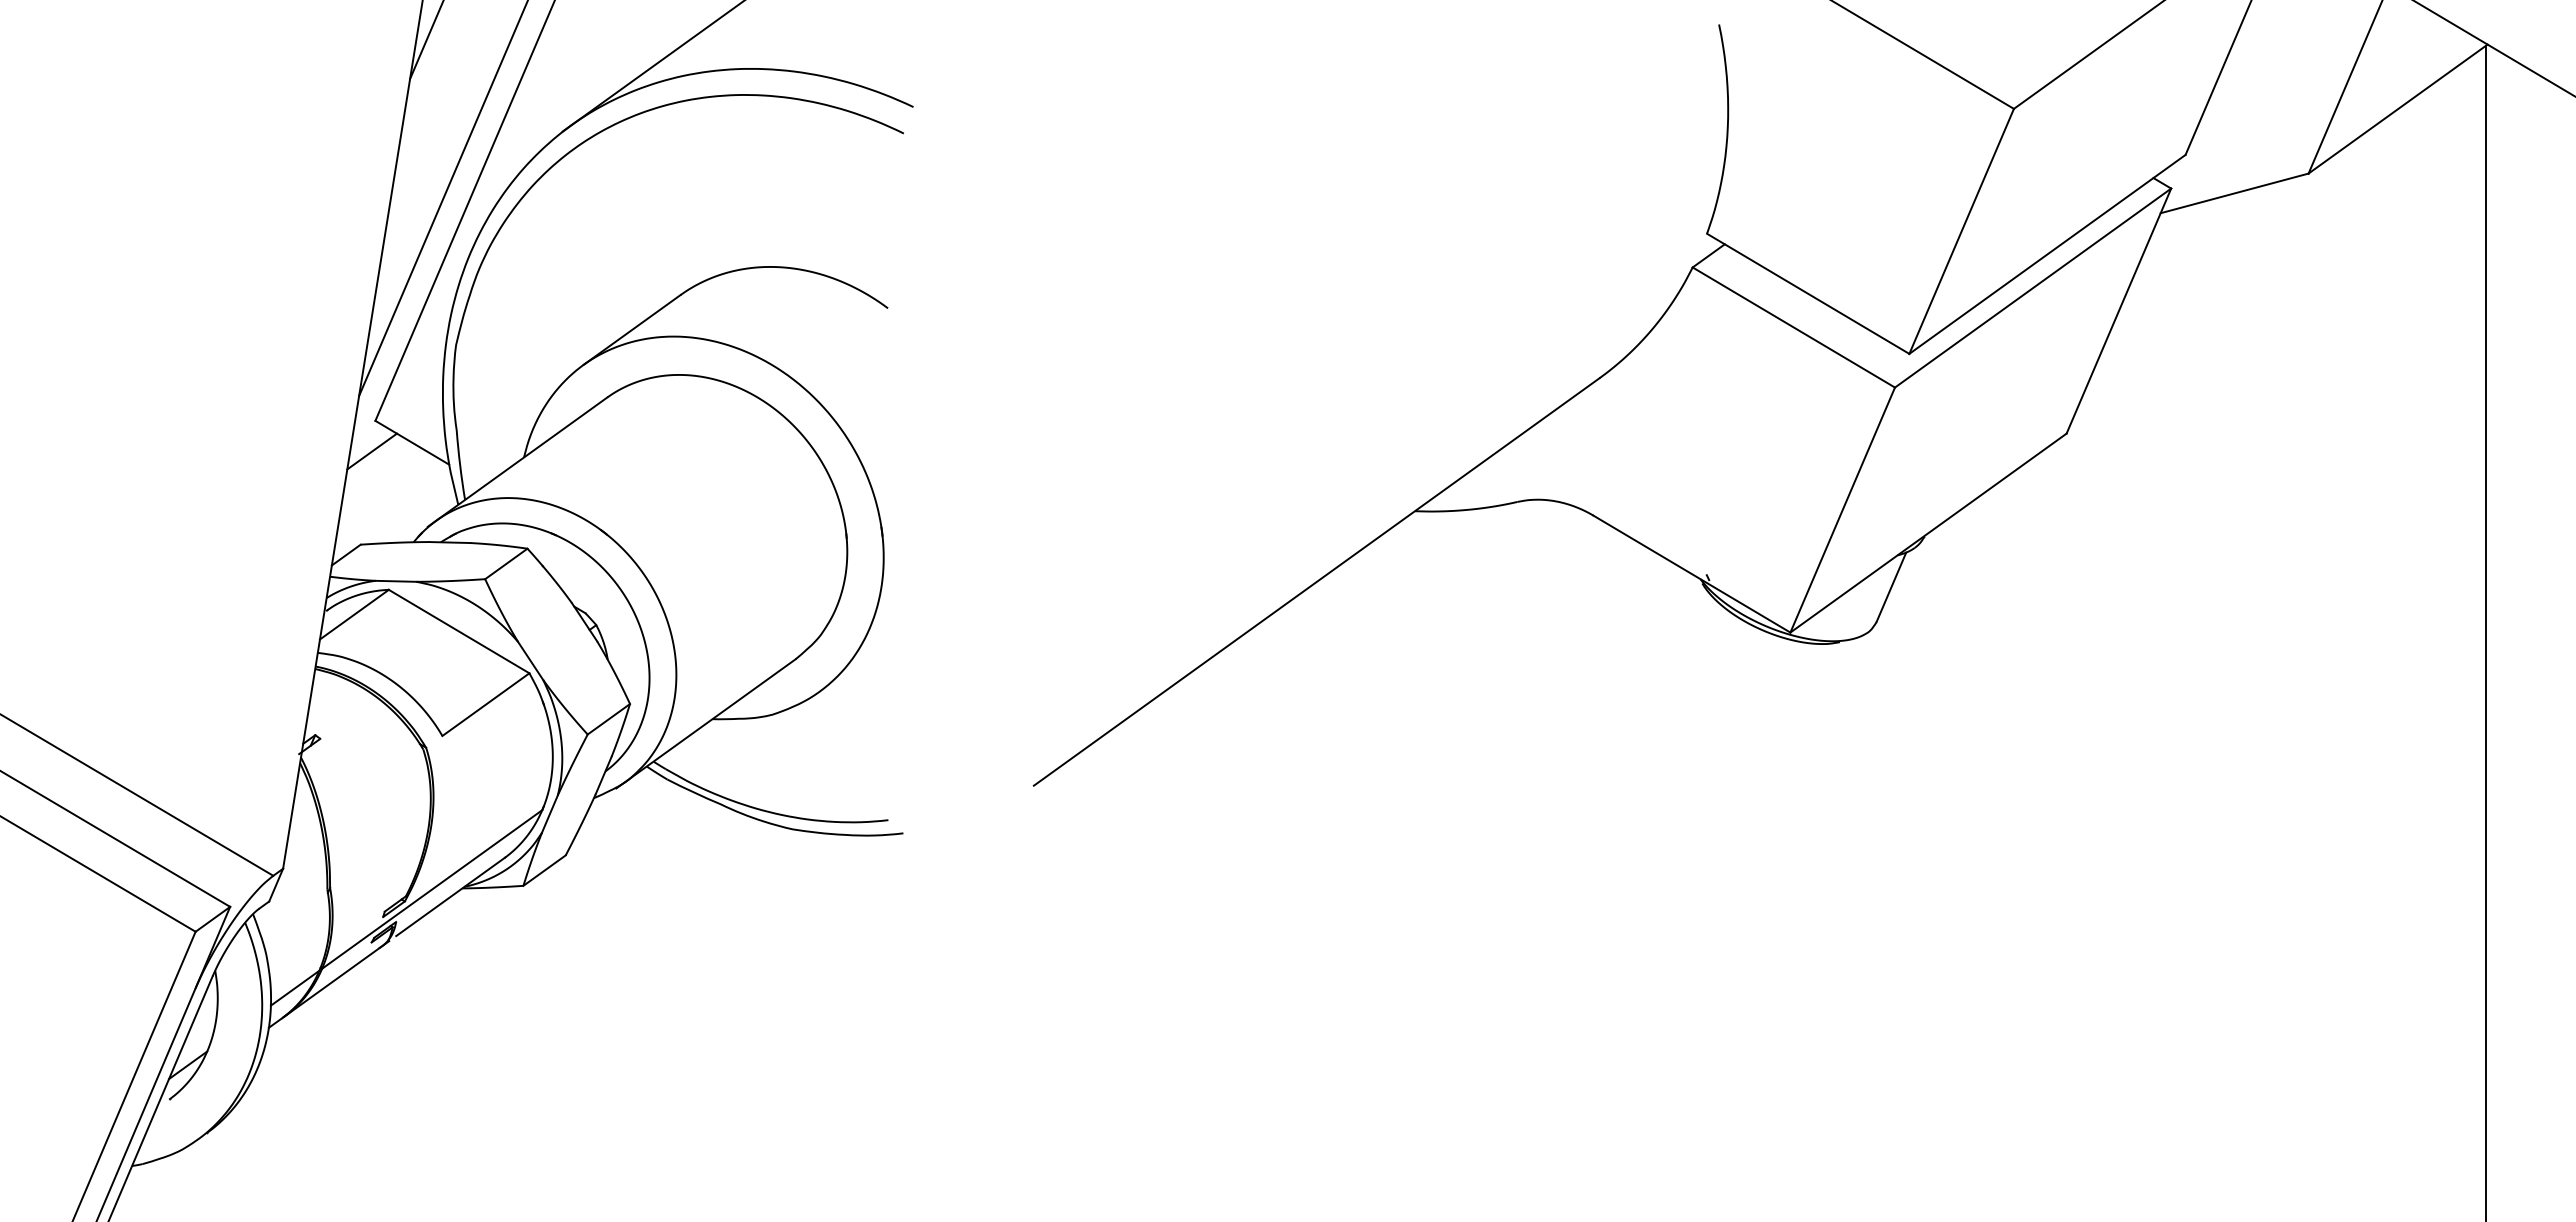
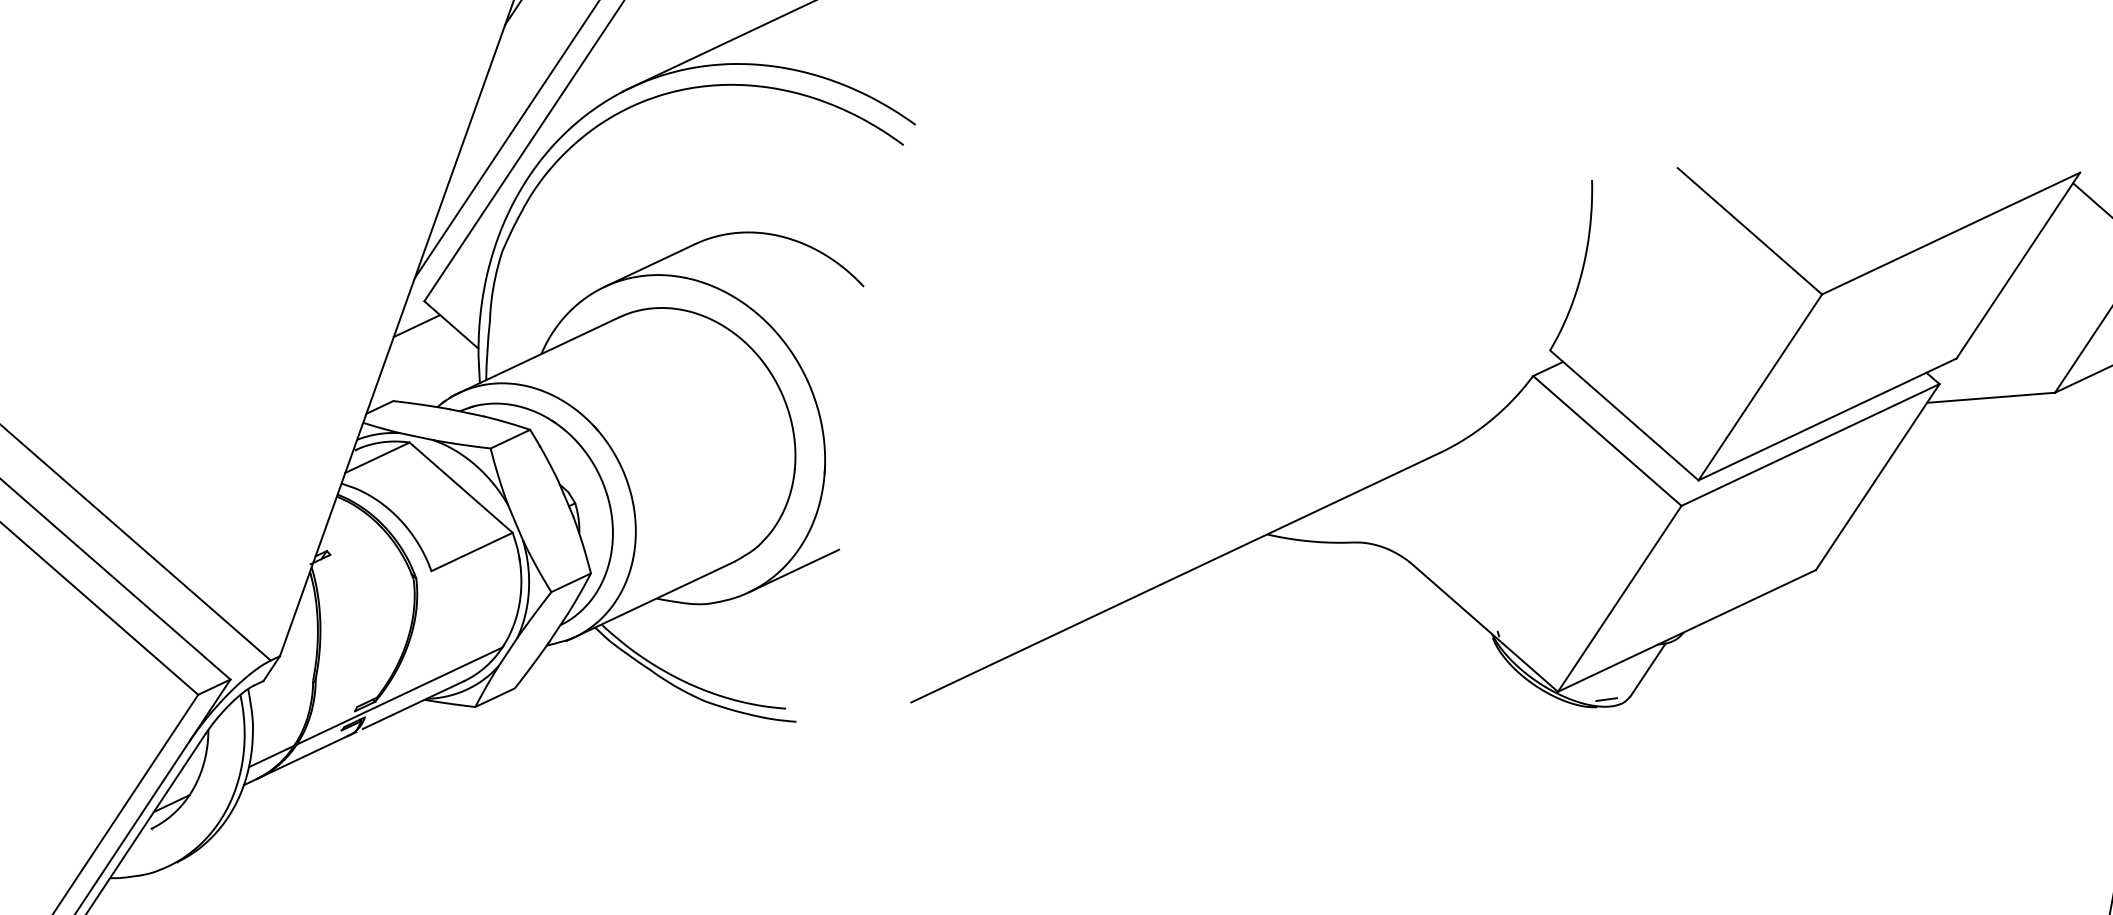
line: (1849, 630) -> (1606, 699), added
line: (867, 656) -> (793, 570), added

